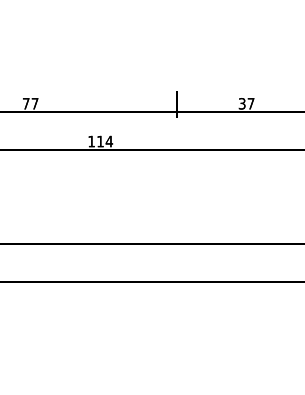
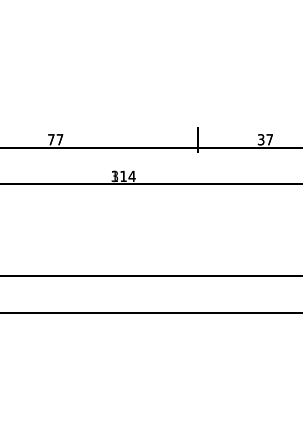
text: (91, 141) -> (114, 176), 114 -> 314

